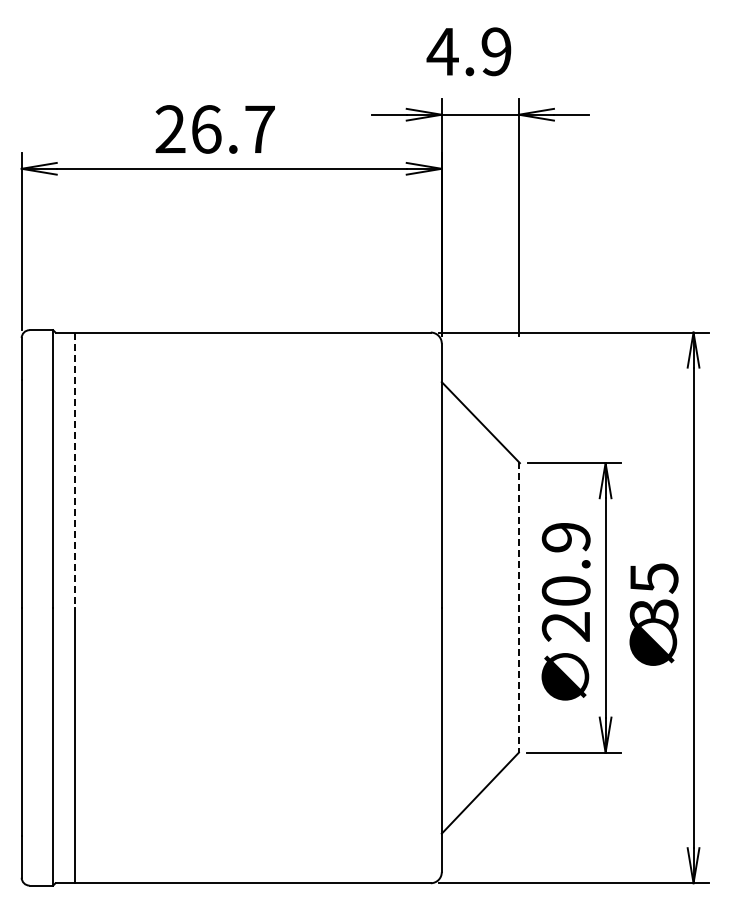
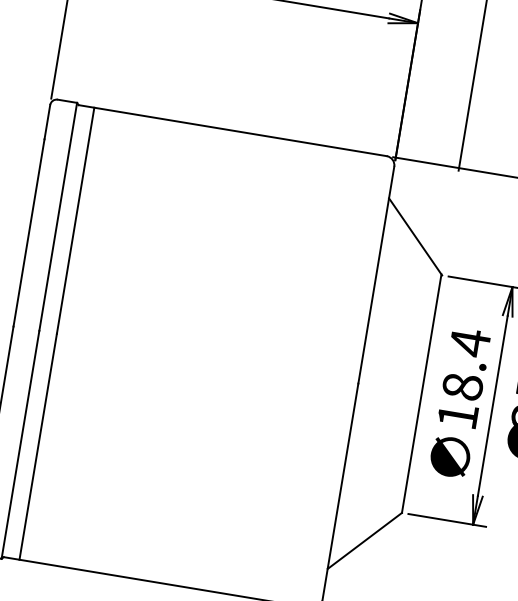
line: (74, 470) -> (75, 220), dashed -> solid
text: (565, 581) -> (463, 378), 20.9 -> 18.4
line: (518, 607) -> (421, 393), dashed -> solid

